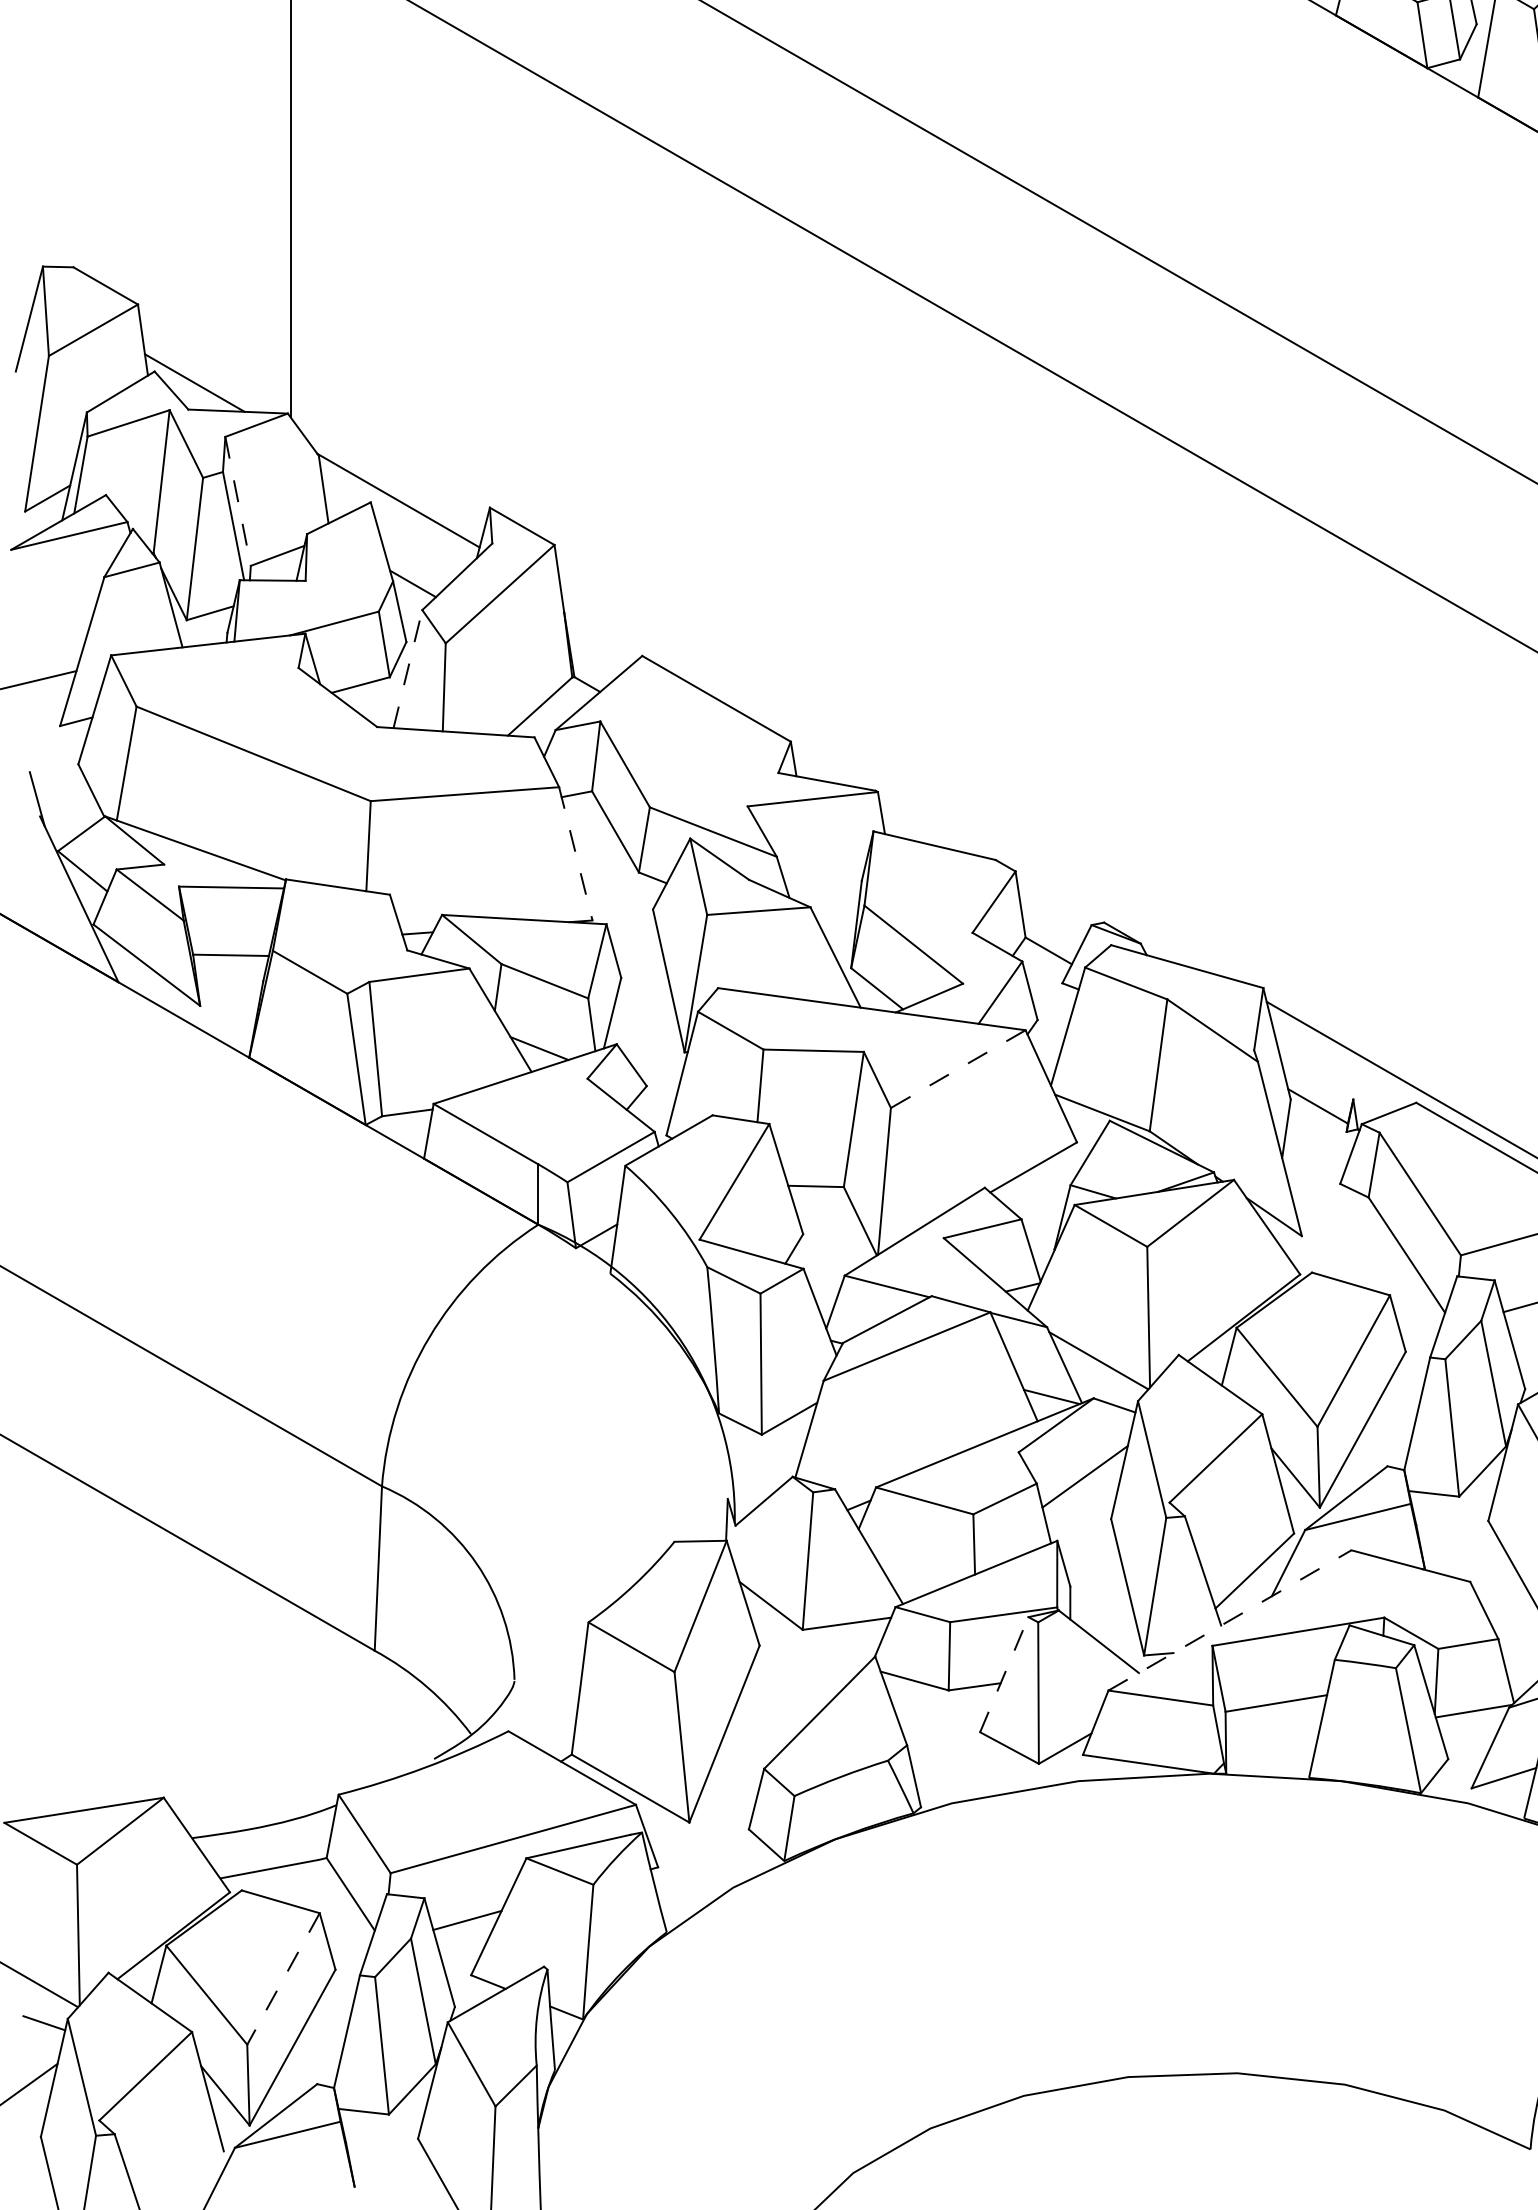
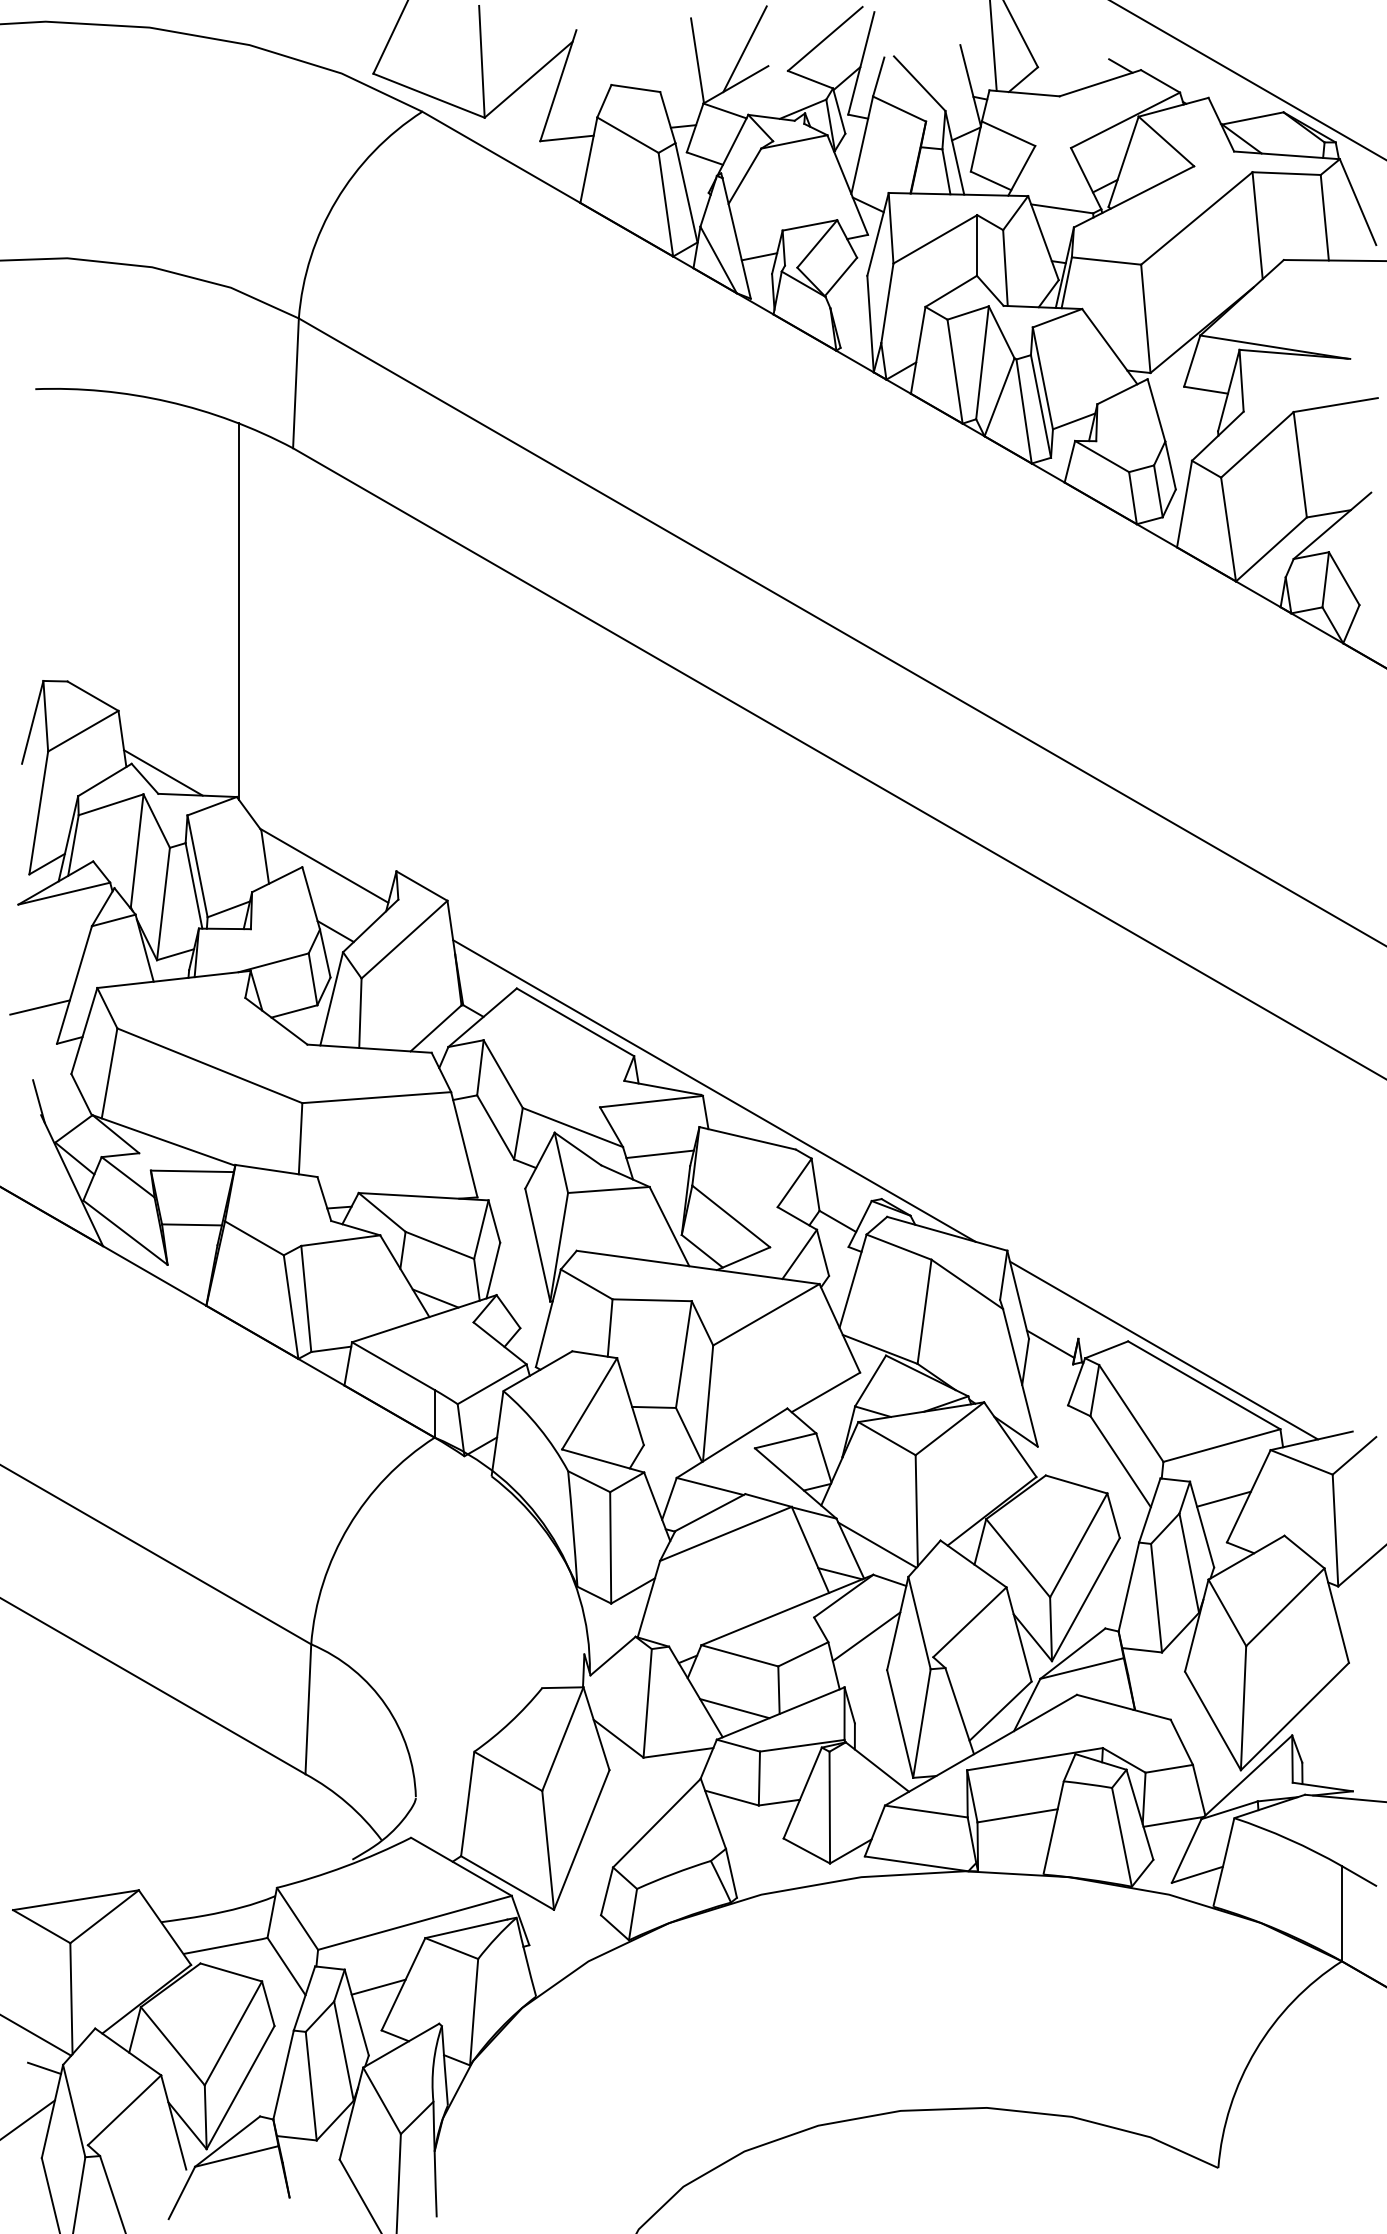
line: (238, 501) -> (197, 866), dashed -> solid
line: (407, 668) -> (331, 998), dashed -> solid
line: (892, 785) -> (714, 1090), added
line: (576, 854) -> (464, 1145), dashed -> solid
line: (822, 866) -> (659, 1154), added
line: (957, 1070) -> (765, 1315), dashed -> solid
line: (917, 1567) -> (734, 1708), added
line: (1229, 1620) -> (980, 1750), dashed -> solid
line: (1004, 1673) -> (802, 1792), dashed -> solid
line: (283, 1979) -> (233, 2033), dashed -> solid

